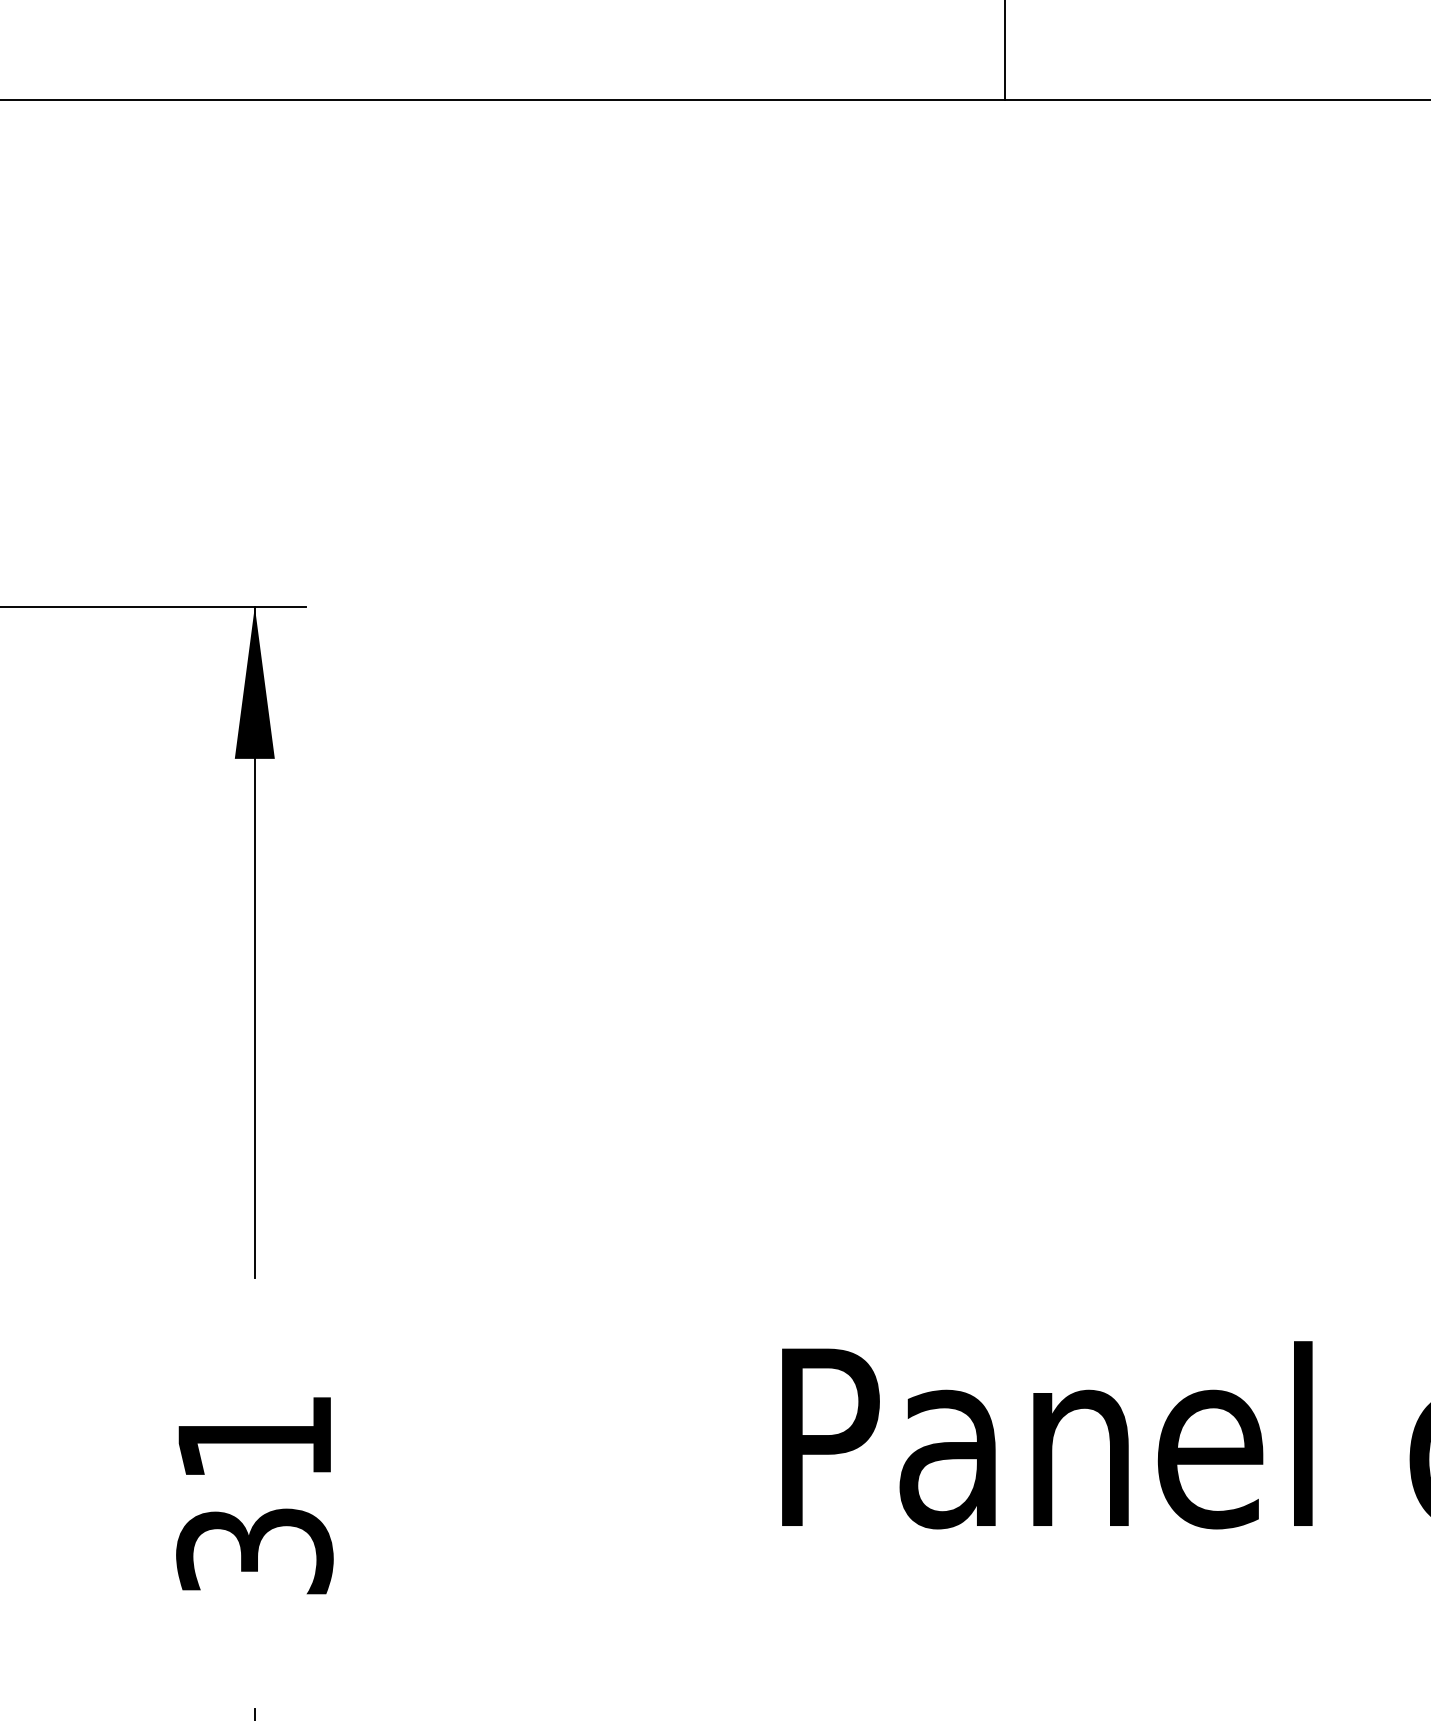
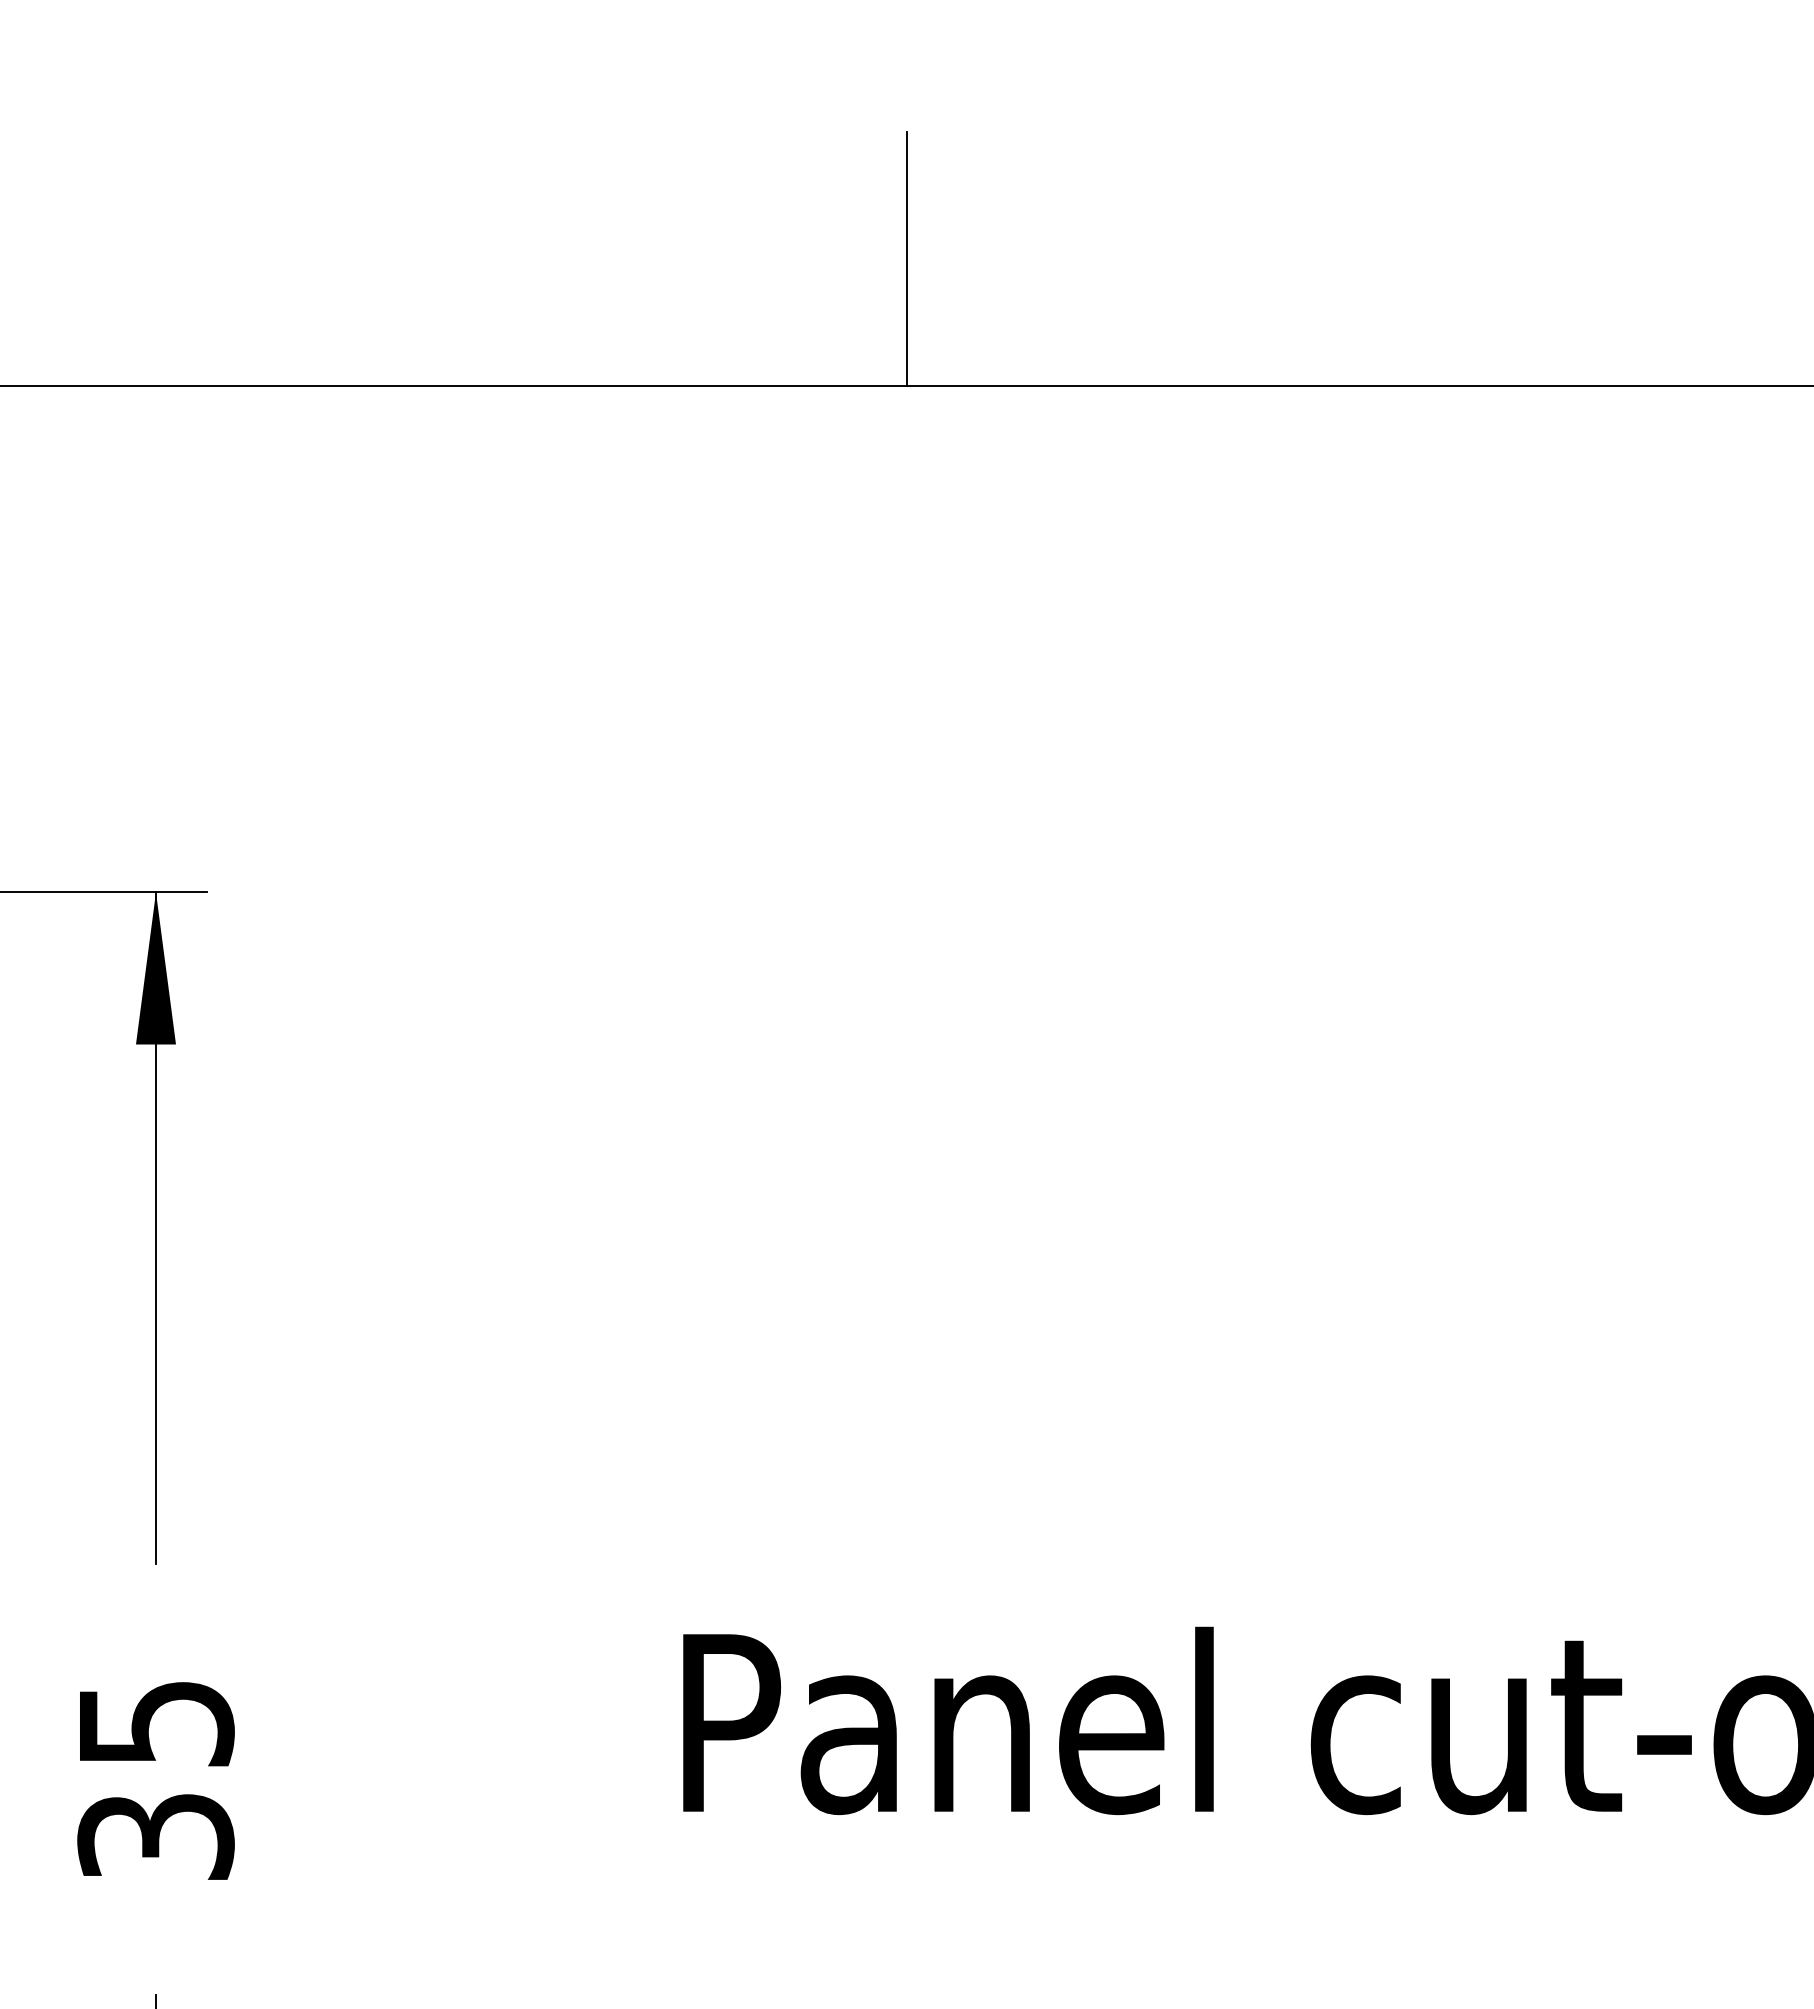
text: (256, 1438) -> (157, 1724), 31 -> 35

